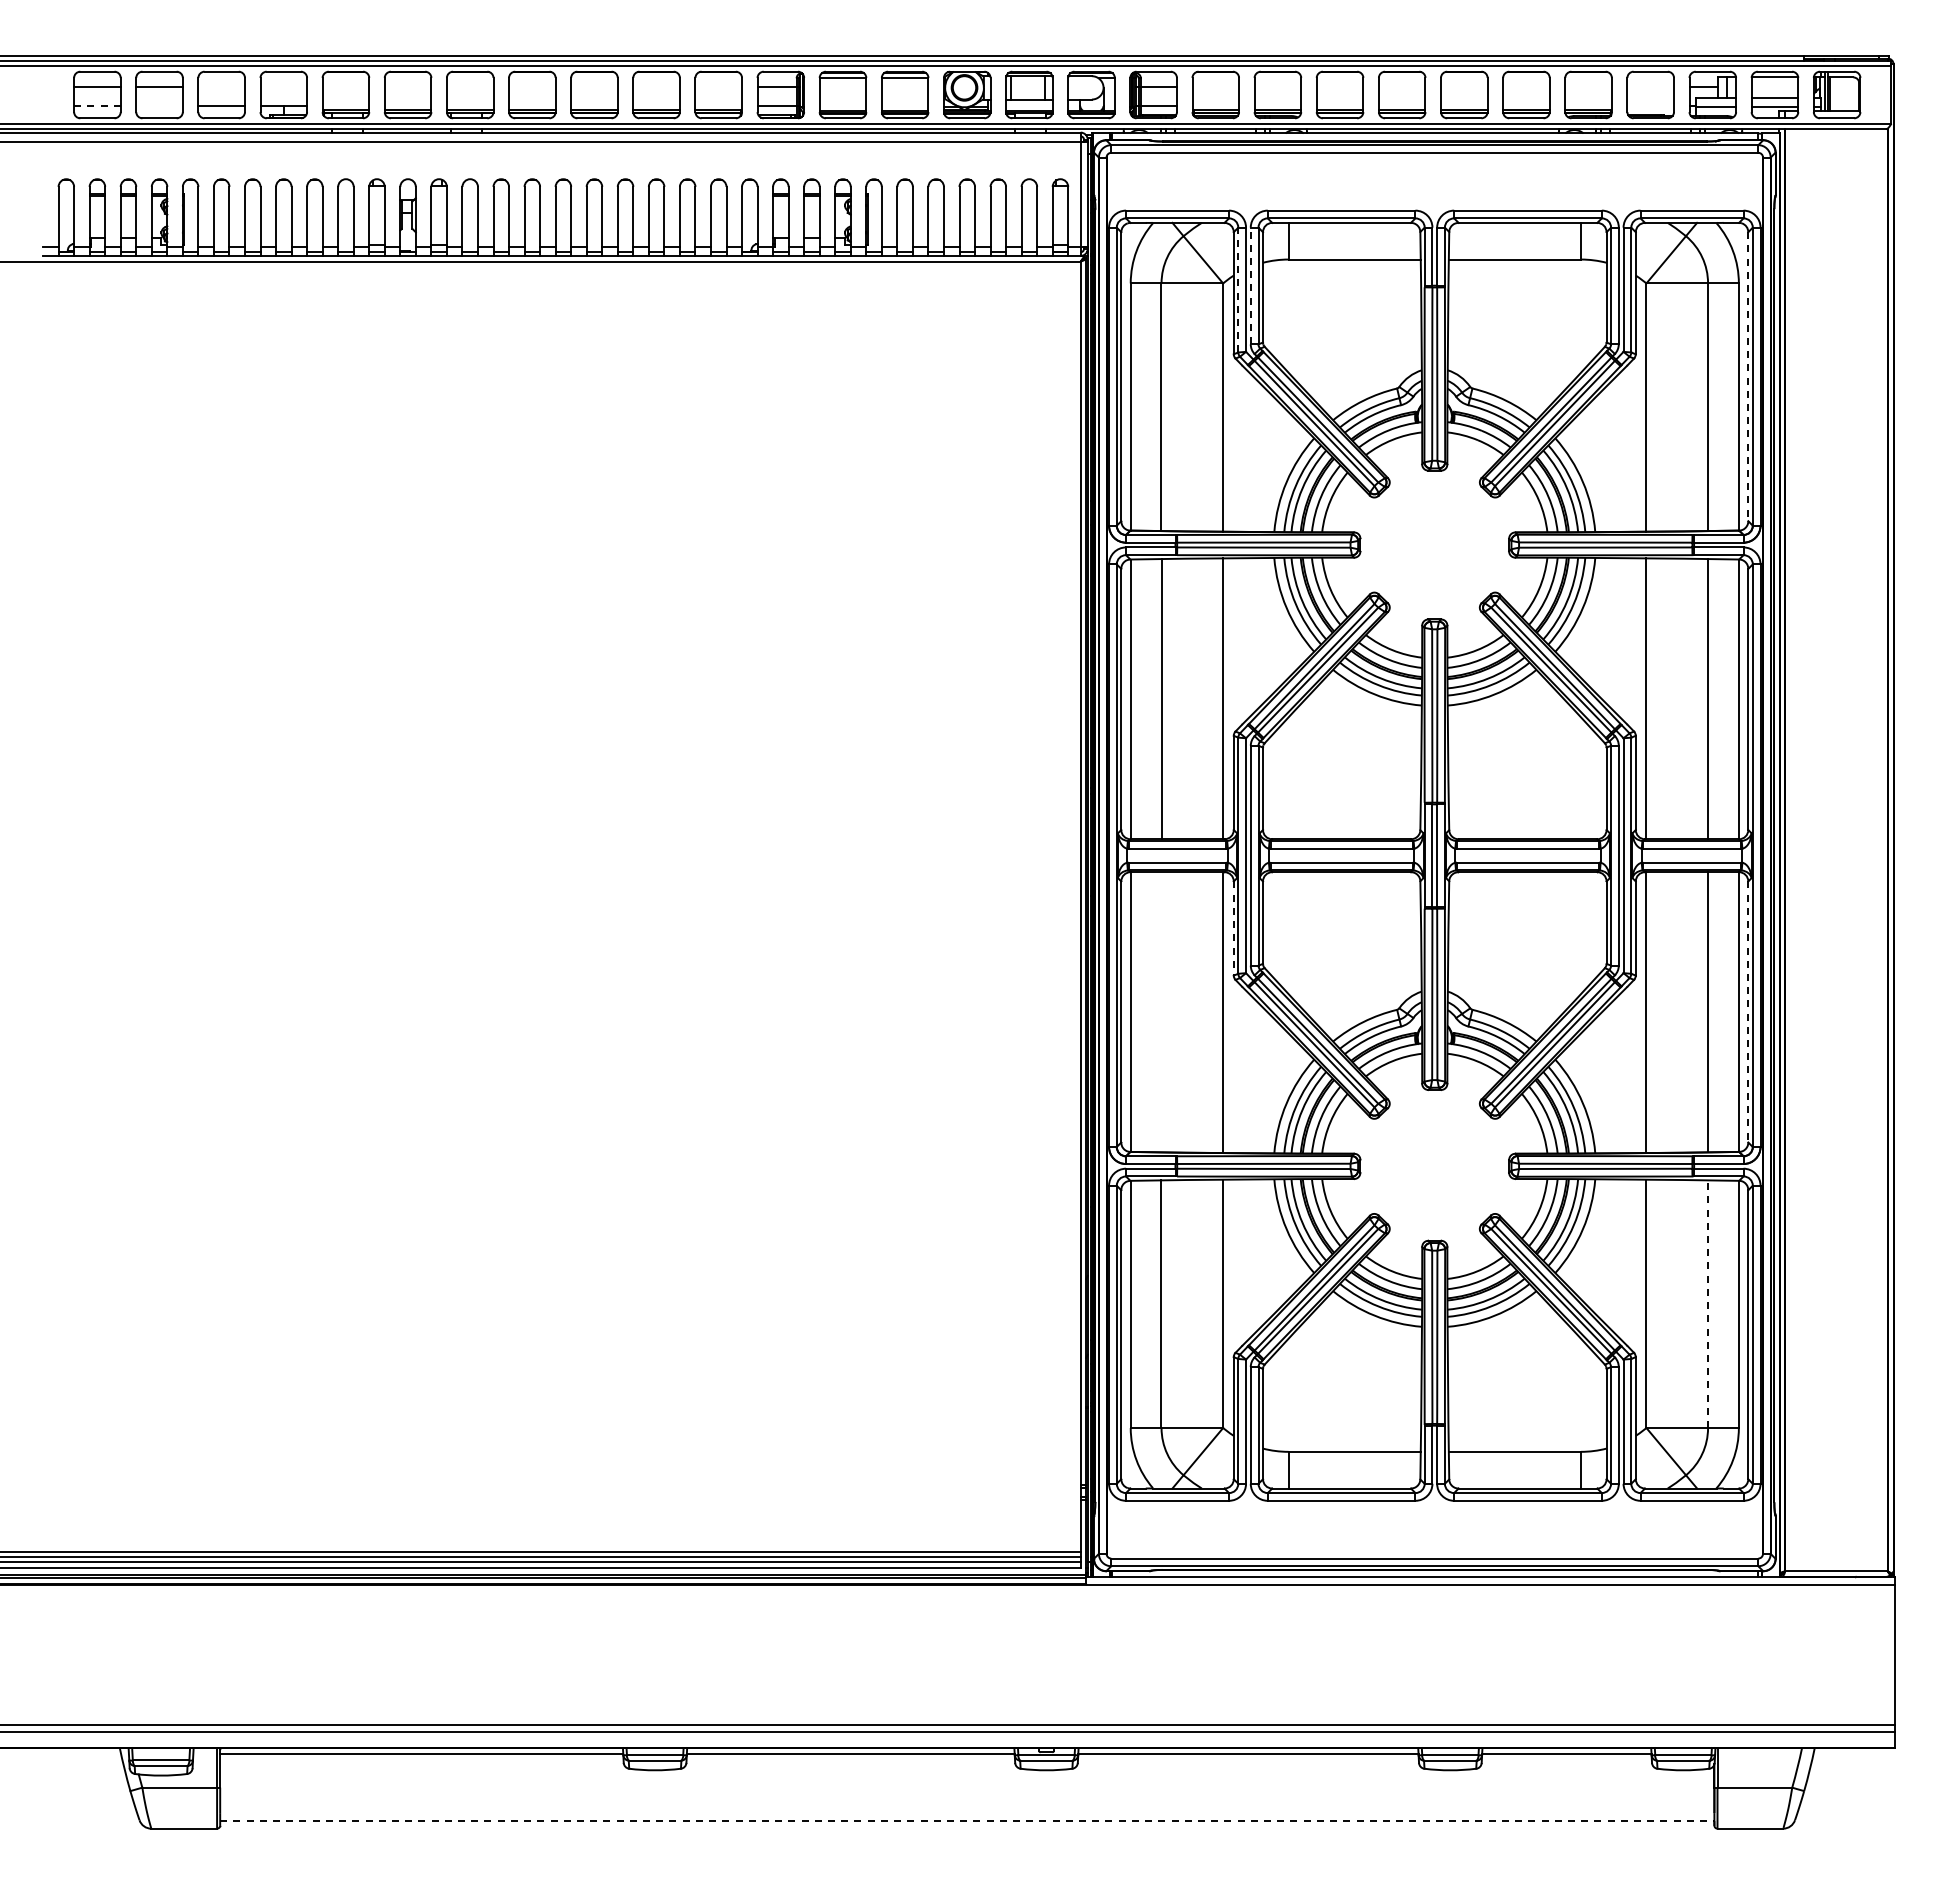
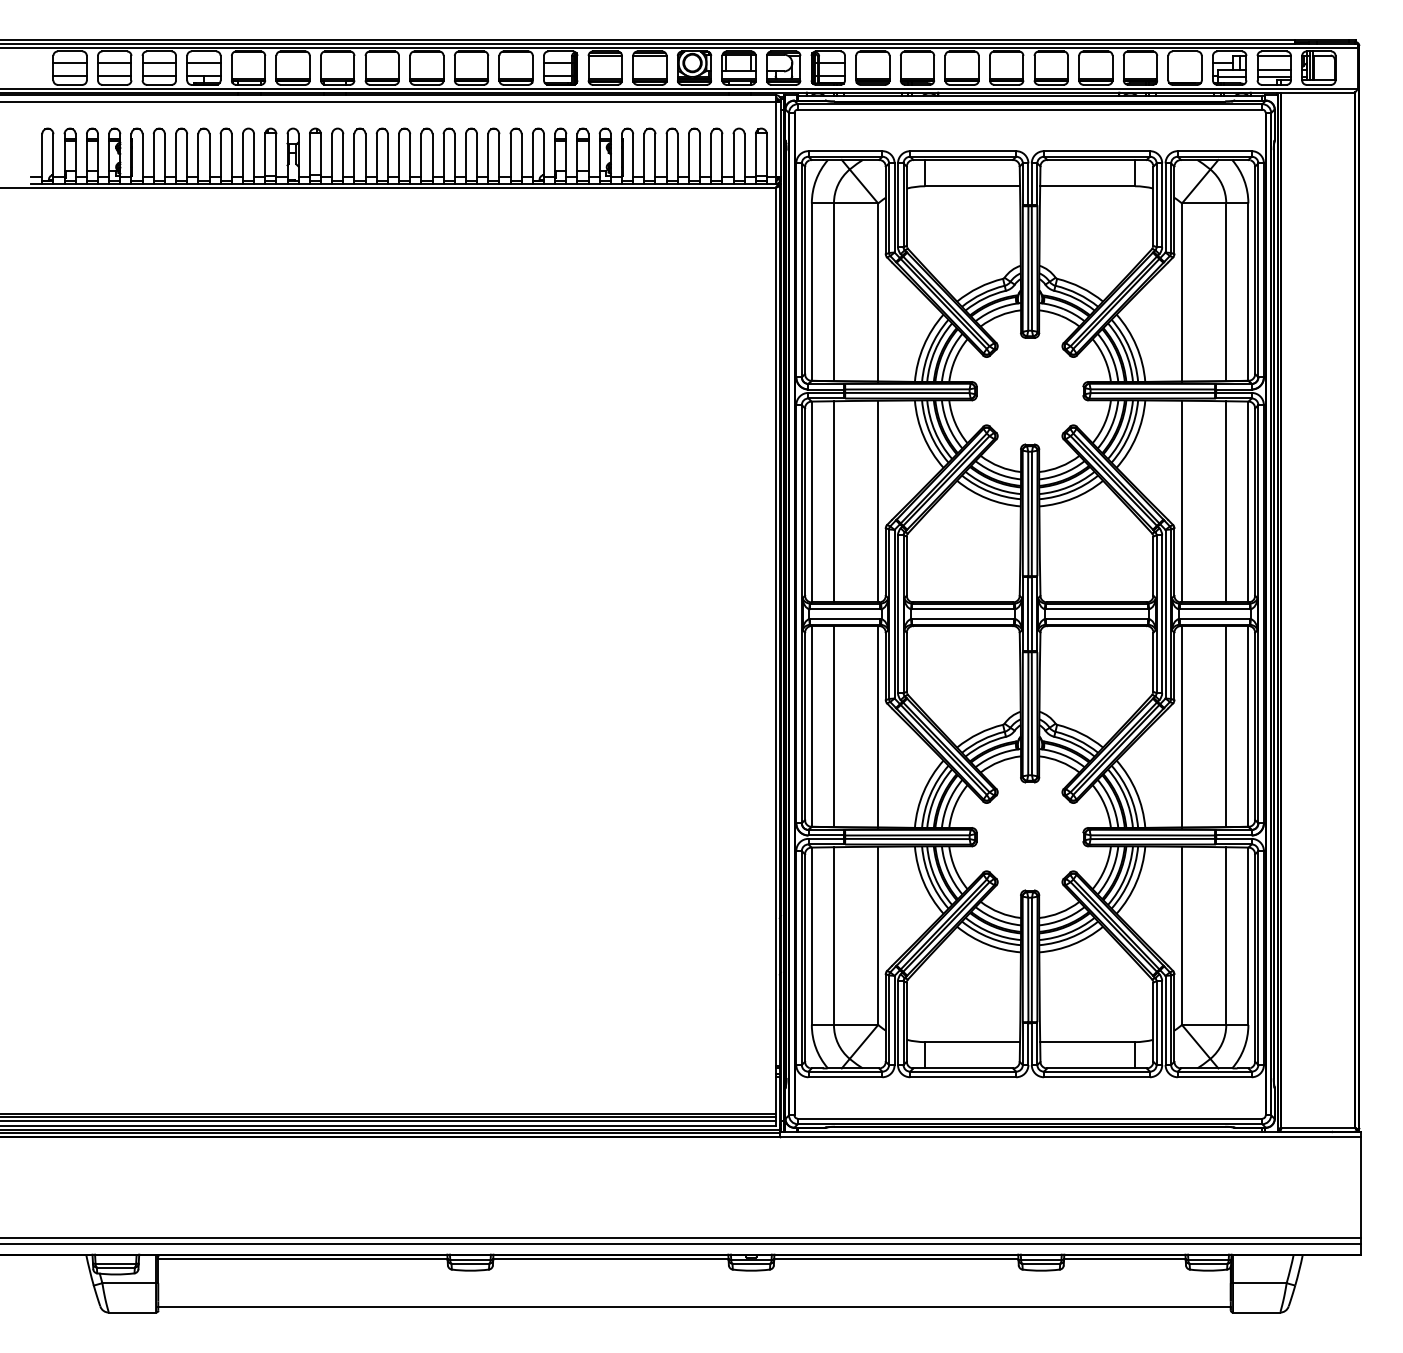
line: (221, 87) -> (159, 62), added
line: (283, 87) -> (203, 62), added
line: (97, 106) -> (70, 76), dashed -> solid
line: (159, 106) -> (114, 76), added
line: (1250, 285) -> (897, 204), dashed -> solid
line: (1238, 289) -> (889, 207), dashed -> solid
line: (1748, 377) -> (1255, 270), dashed -> solid
line: (1233, 929) -> (885, 667), dashed -> solid
line: (1748, 1011) -> (1255, 726), dashed -> solid
line: (1161, 1012) -> (833, 726), added
line: (1708, 1304) -> (1226, 936), dashed -> solid
line: (967, 1821) -> (694, 1307), dashed -> solid

